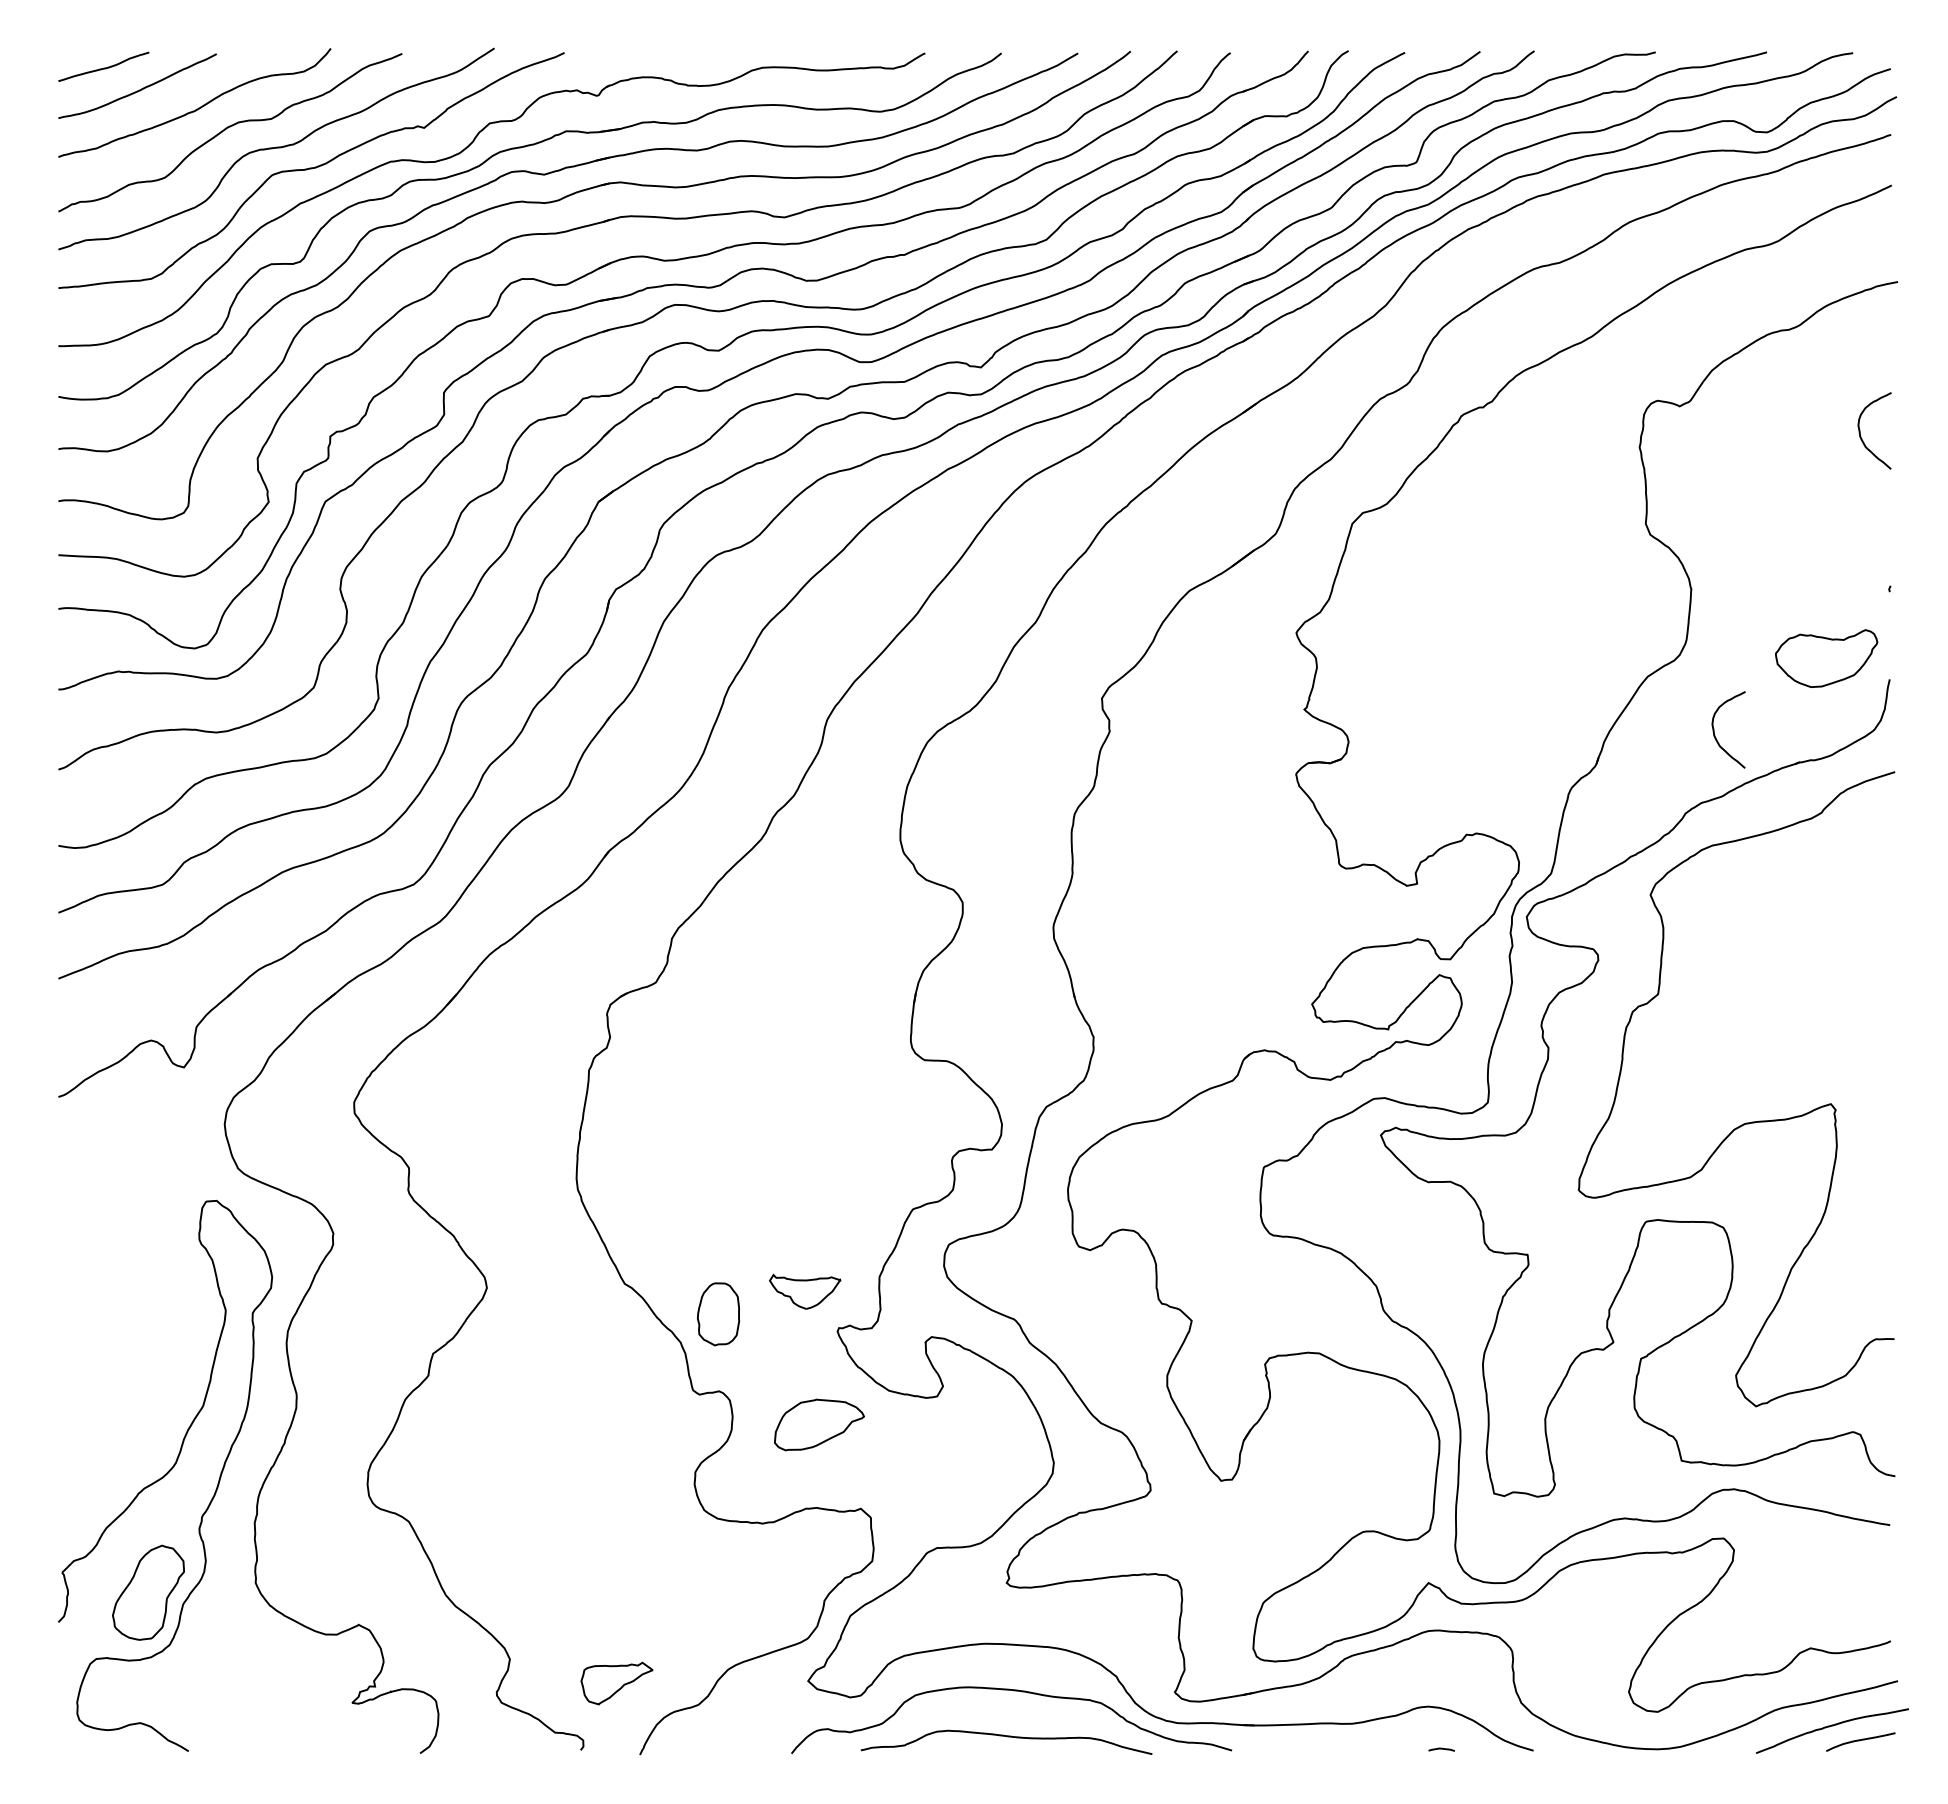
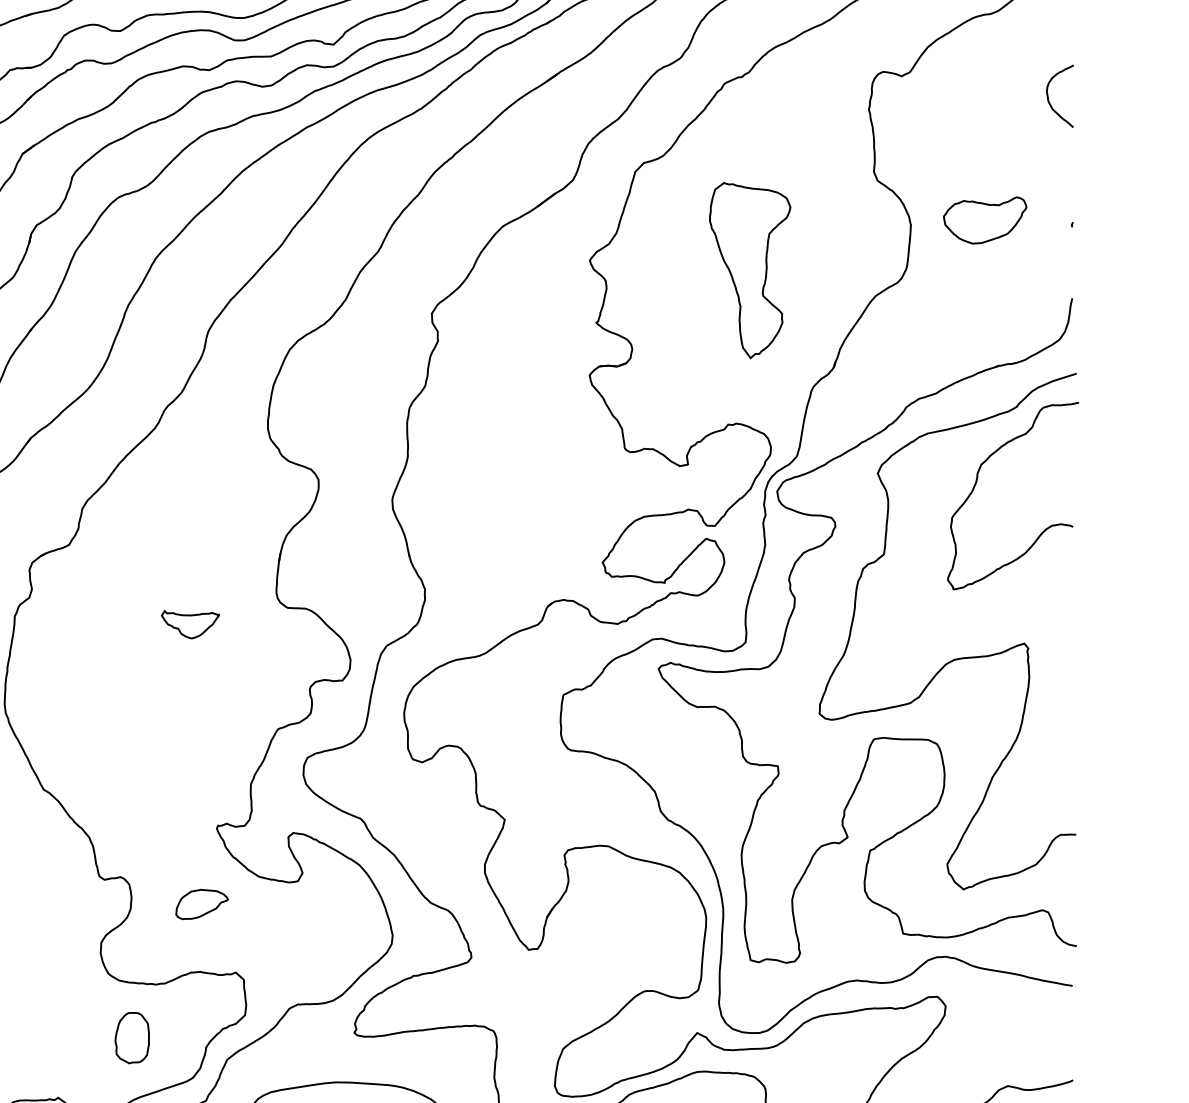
part: (1493, 644) -> (750, 269), added
part: (1826, 658) -> (985, 220), moved
curve: (1714, 729) -> (929, 339), removed
curve: (1772, 906) -> (976, 482), added
part: (805, 1291) -> (190, 624), moved
part: (718, 1314) -> (132, 1038), moved
part: (819, 1424) -> (202, 904), size x0.71

